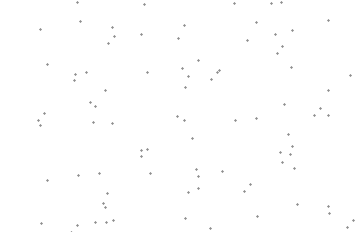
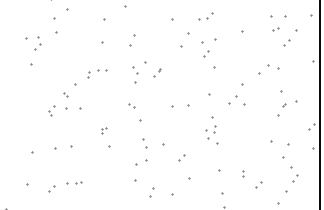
part: (111, 36) -> (37, 43), moved
part: (80, 76) -> (93, 73), moved
part: (321, 112) -> (237, 100), size x1.4
part: (40, 118) -> (51, 110), moved
part: (193, 181) -> (141, 152), size x1.4
part: (105, 199) -> (75, 166), removed

